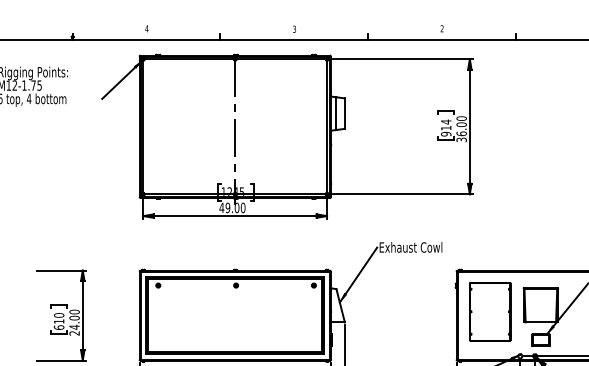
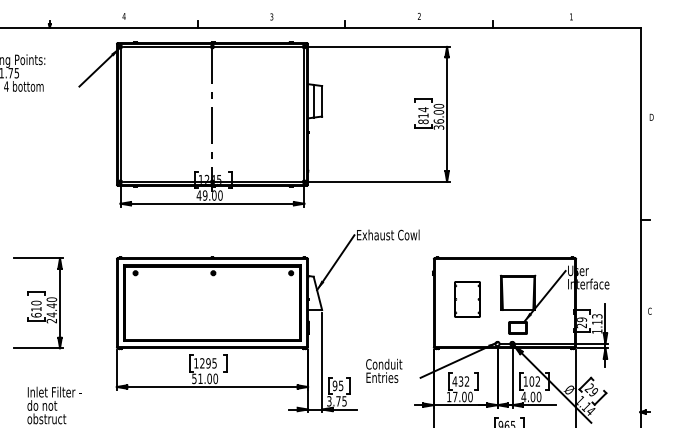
text: (446, 133) -> (423, 121), 914 -> 814
part: (490, 311) -> (467, 299), size x0.6
text: (74, 317) -> (51, 305), 24.00 -> 24.40

